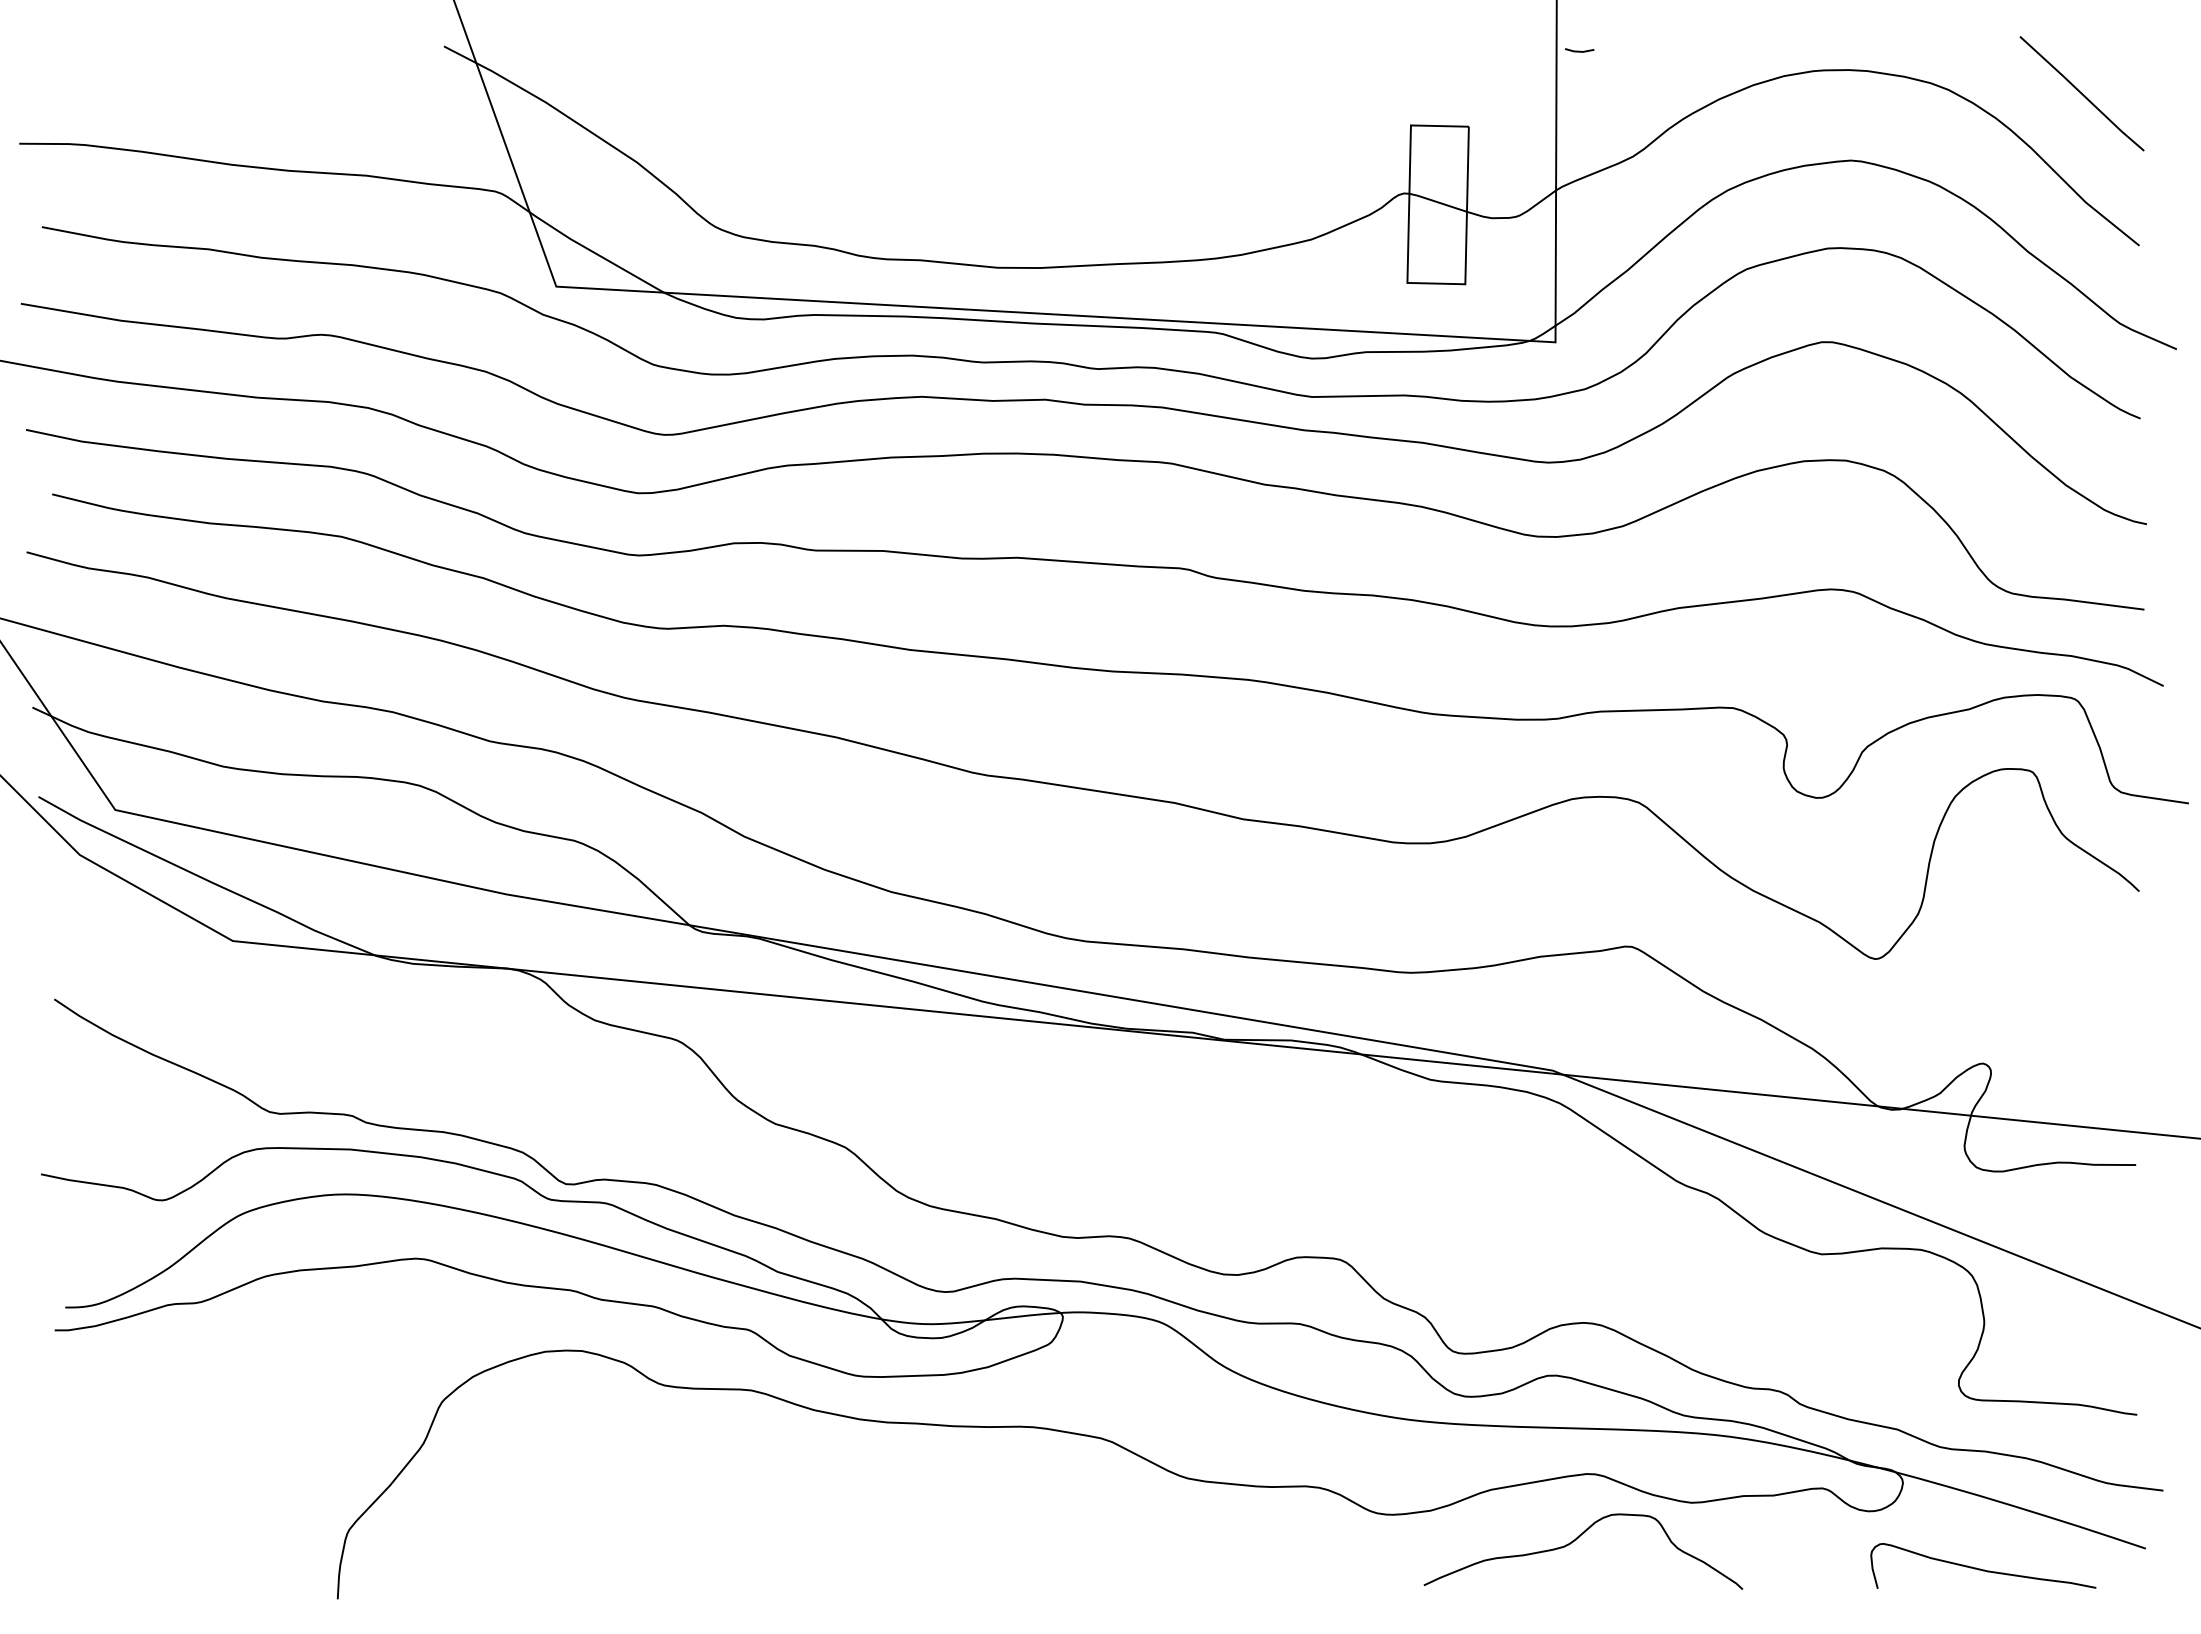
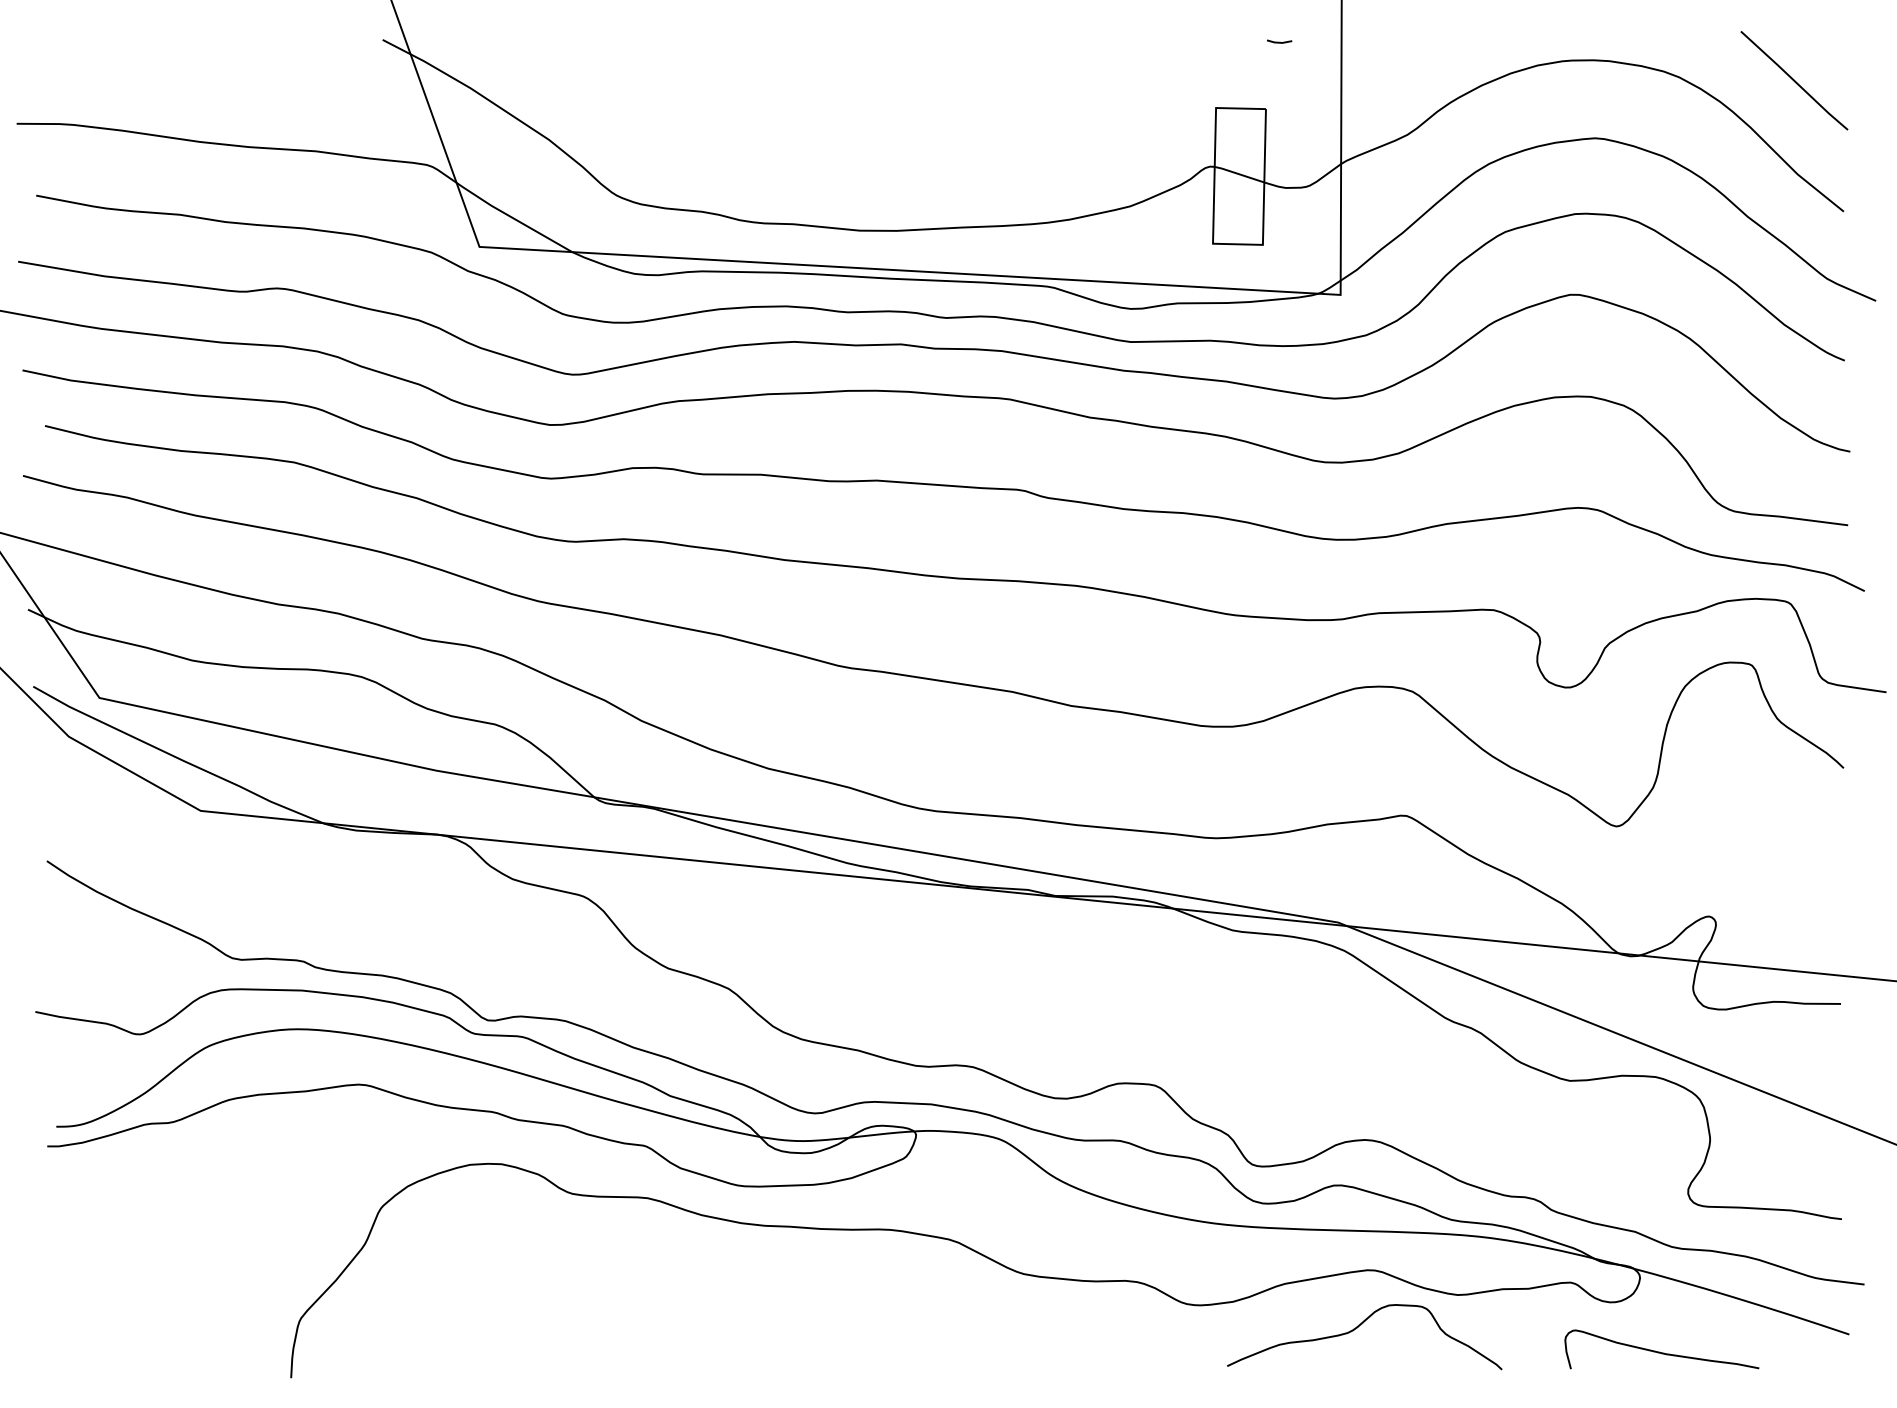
line: (1579, 50) -> (1279, 41), moved
curve: (1983, 1569) -> (1662, 1352), moved

